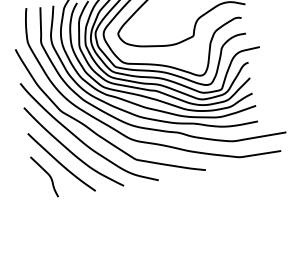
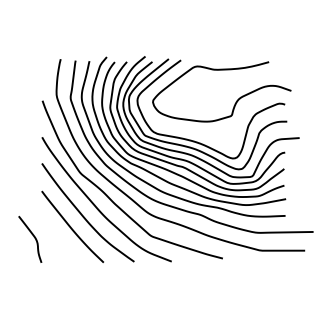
curve: (47, 174) -> (33, 237), moved

